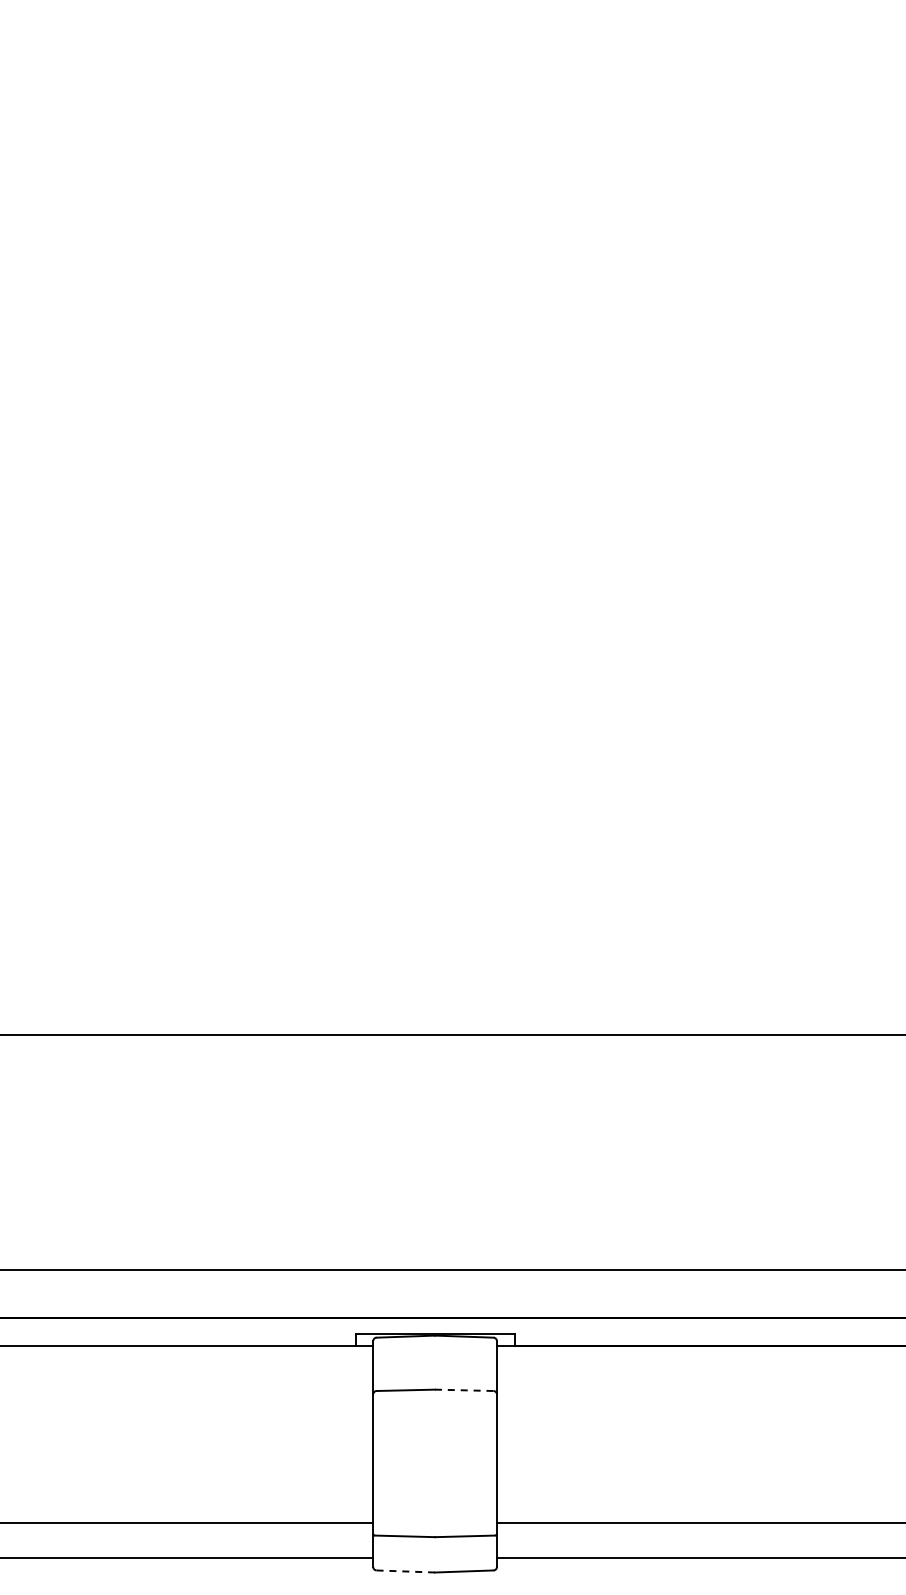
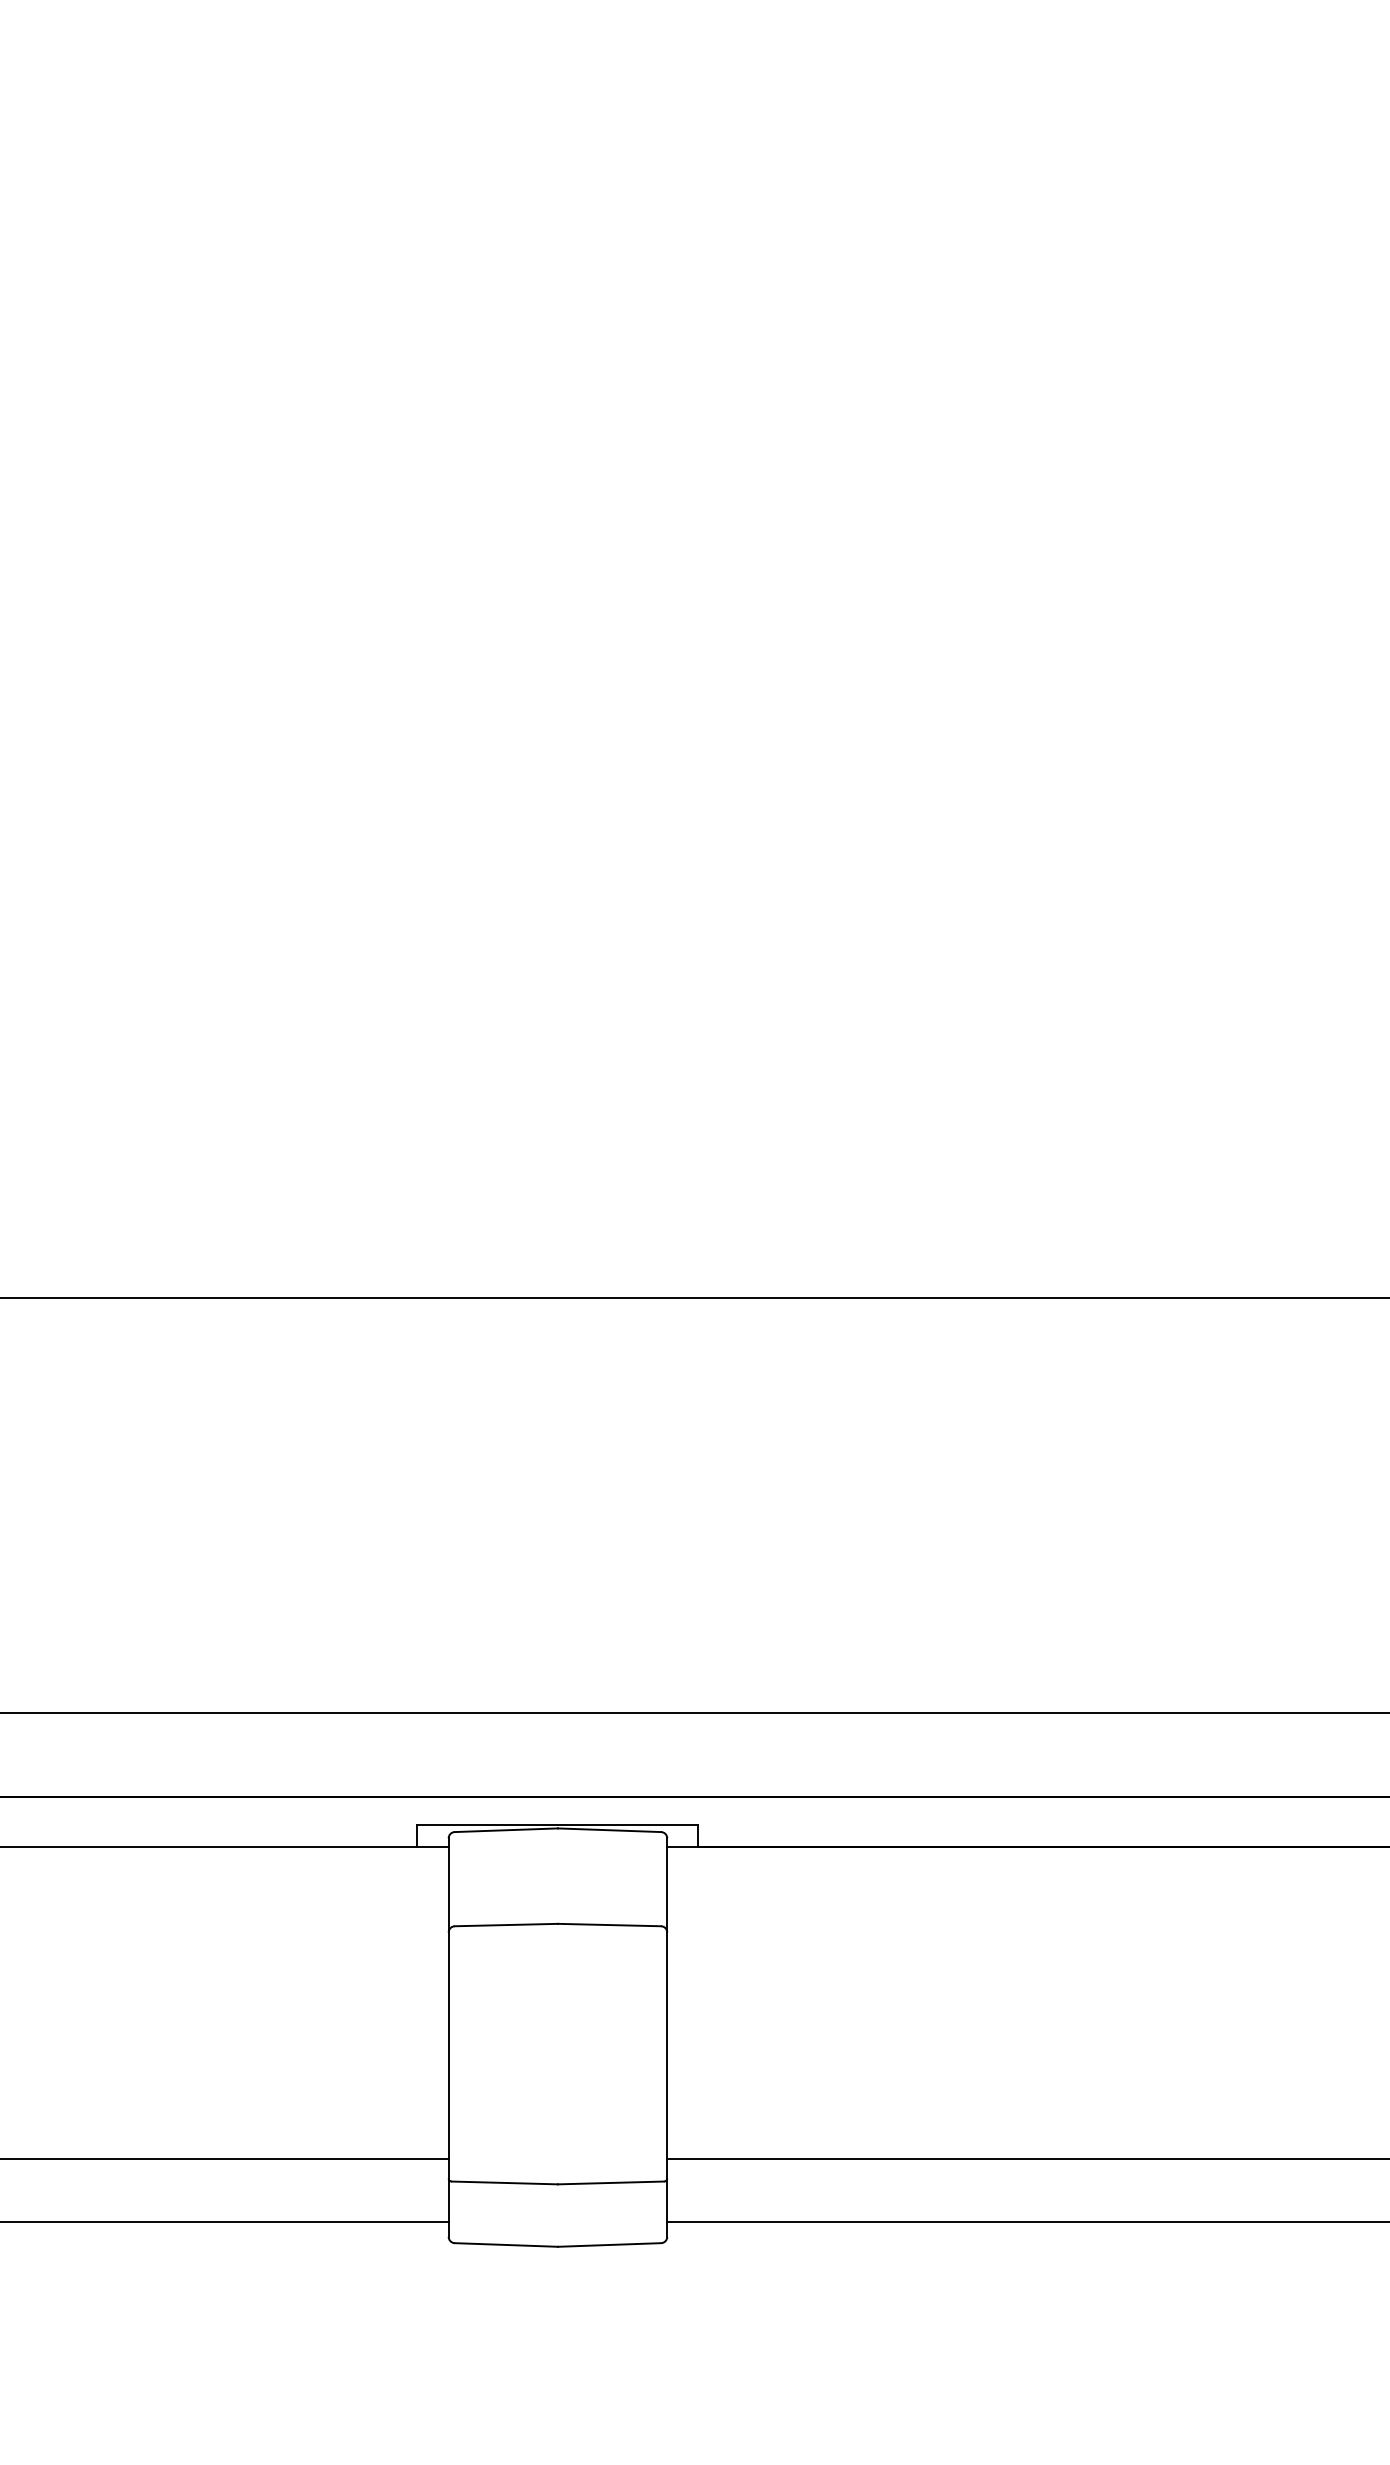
line: (463, 1390) -> (608, 1925), dashed -> solid
line: (405, 1571) -> (505, 2245), dashed -> solid

